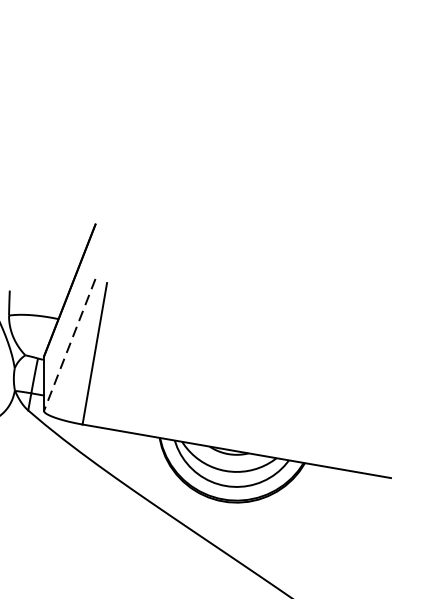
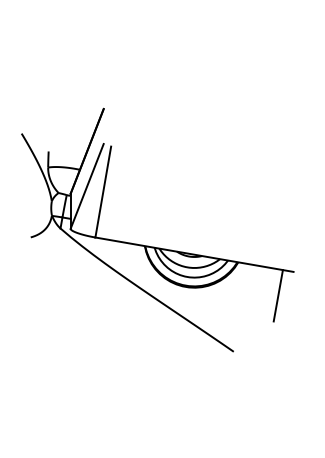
line: (70, 345) -> (87, 186), dashed -> solid
line: (366, 514) -> (277, 295), added

